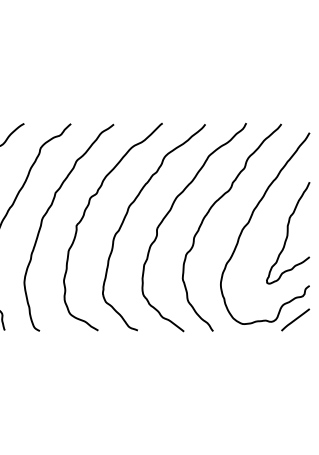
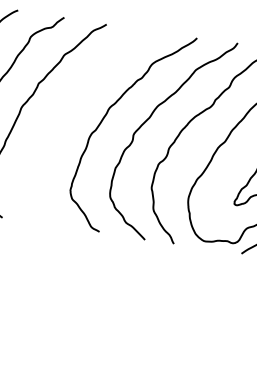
curve: (84, 216) -> (63, 111), removed

